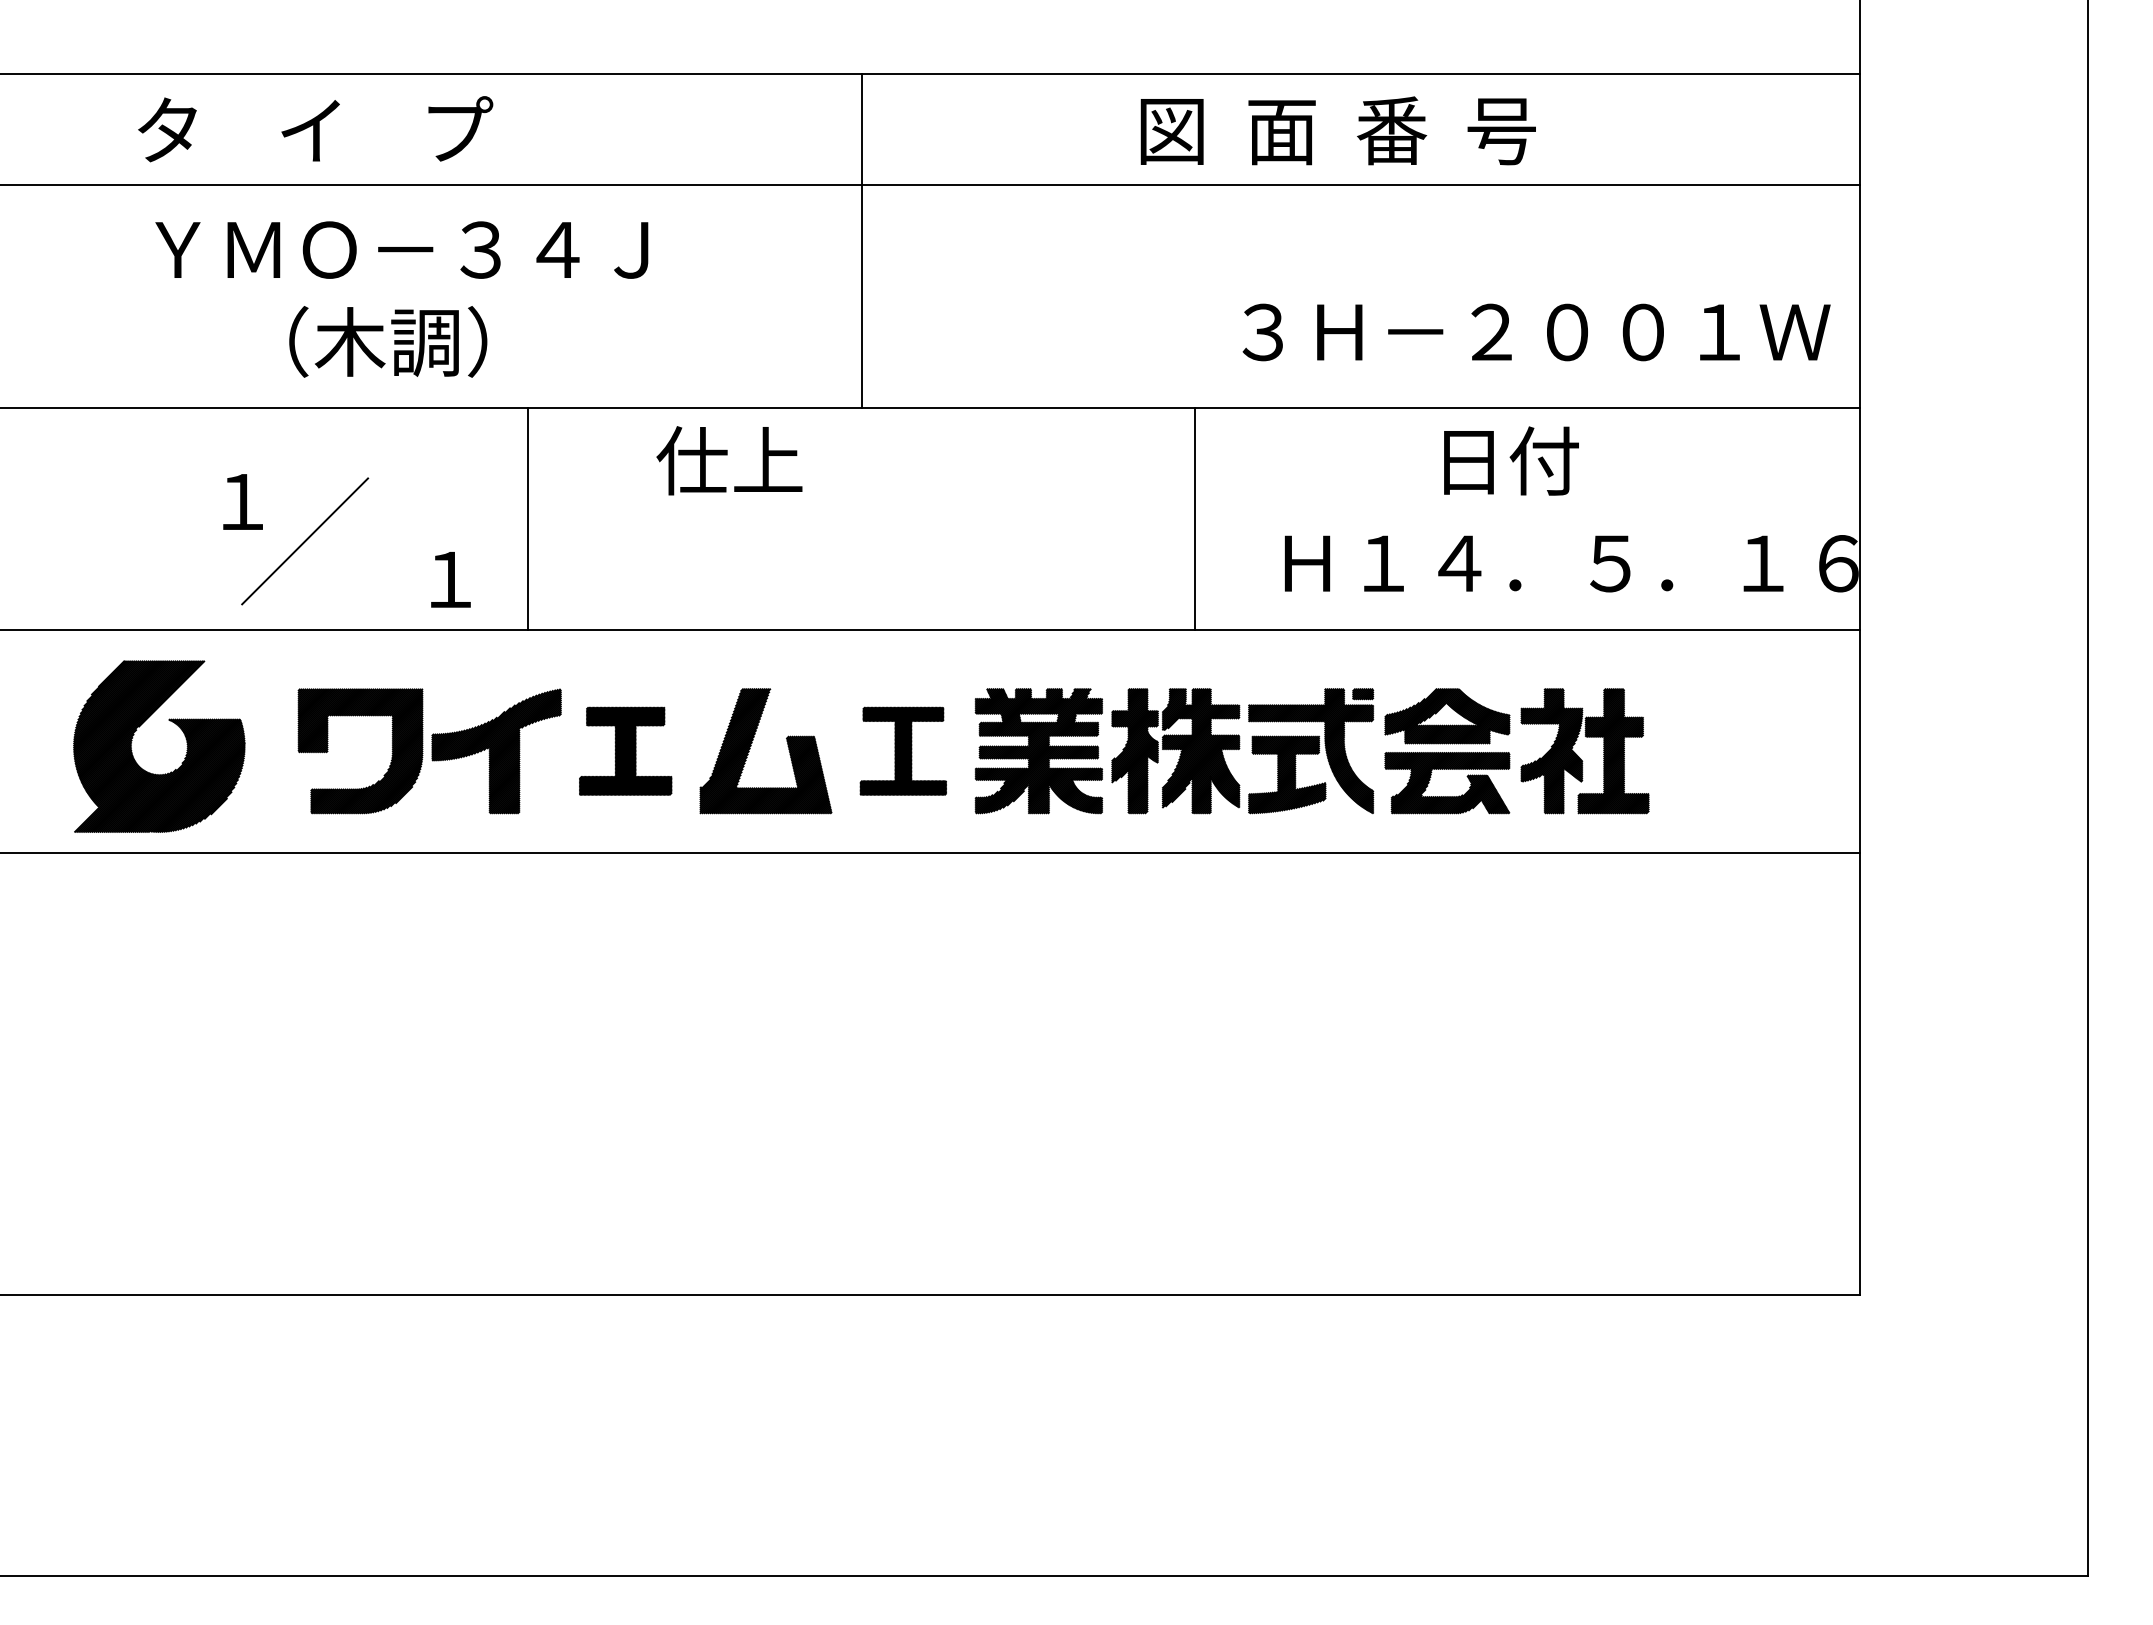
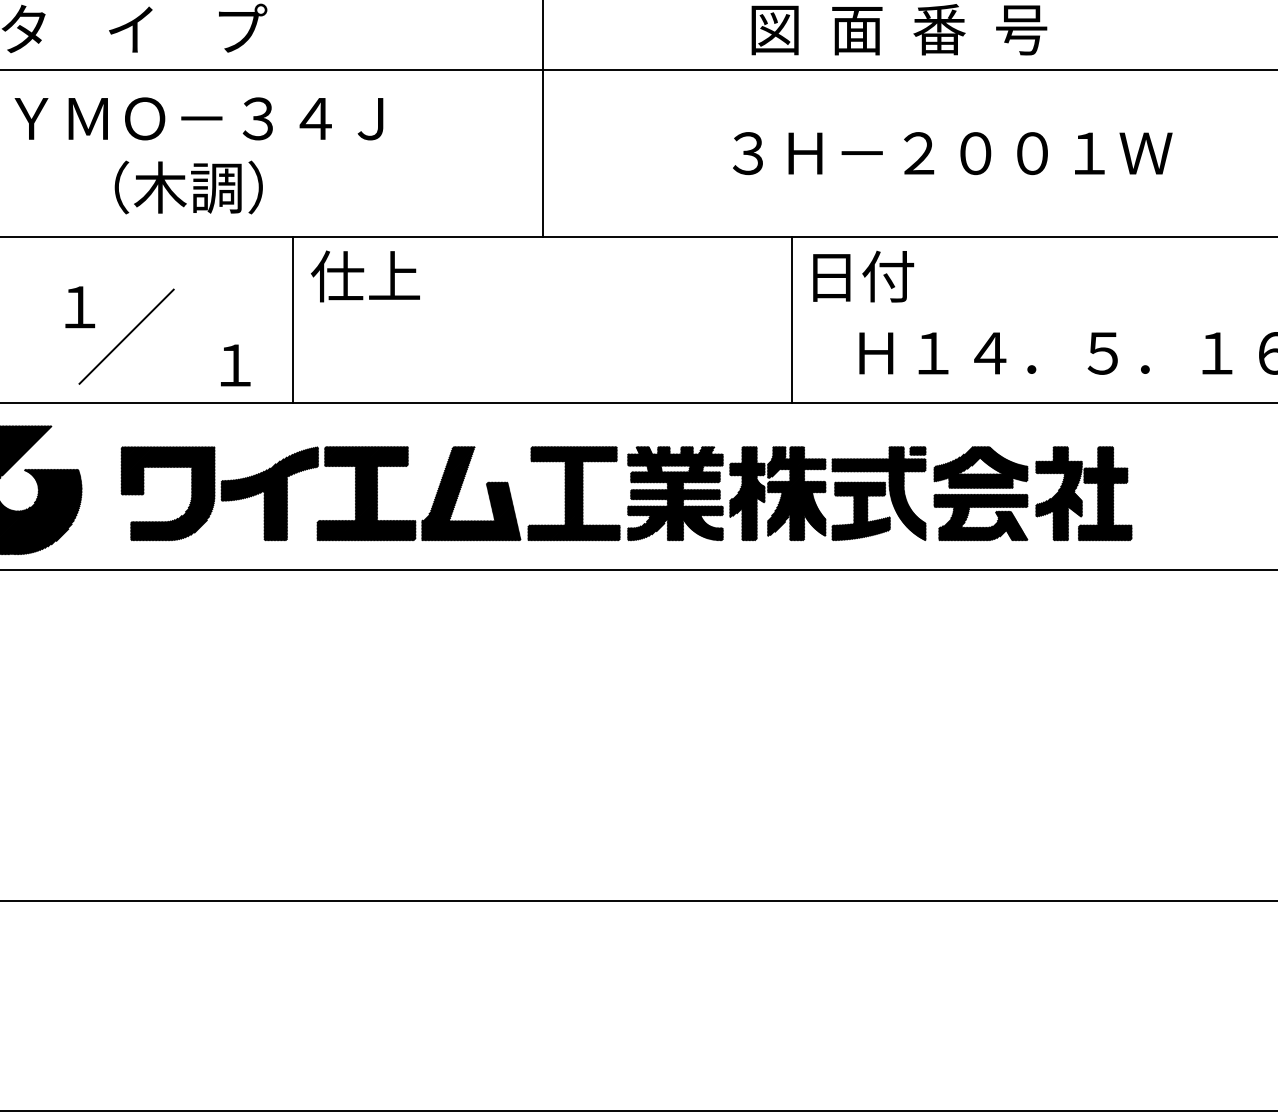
text: (1536, 332) -> (952, 153), moved
text: (729, 460) -> (365, 276), moved
text: (1511, 460) -> (863, 276), moved
part: (625, 751) -> (366, 493), size x1.43
part: (903, 751) -> (574, 493), size x1.43

